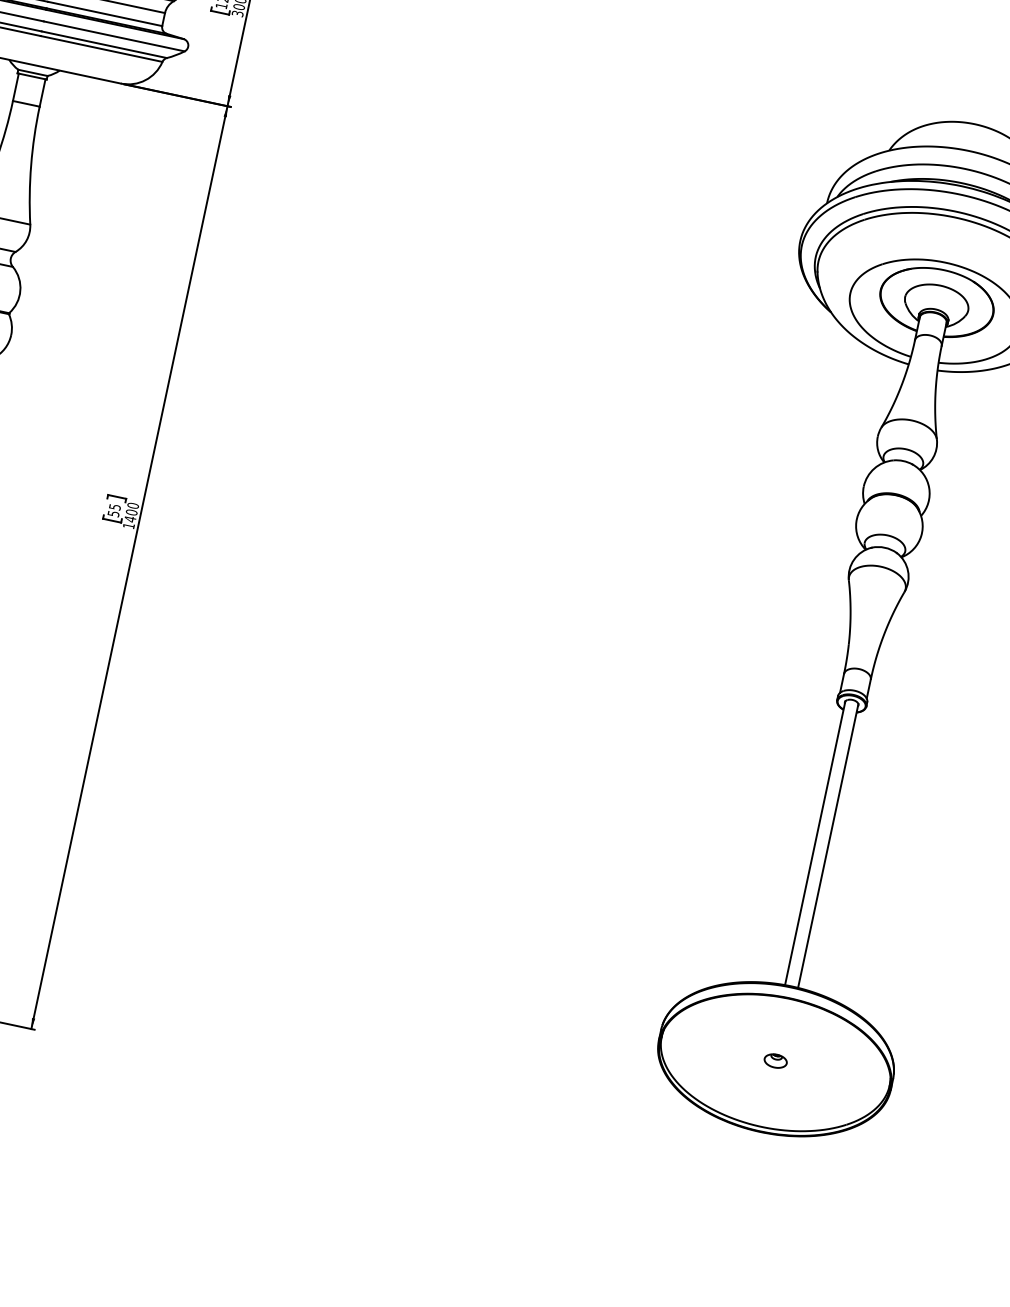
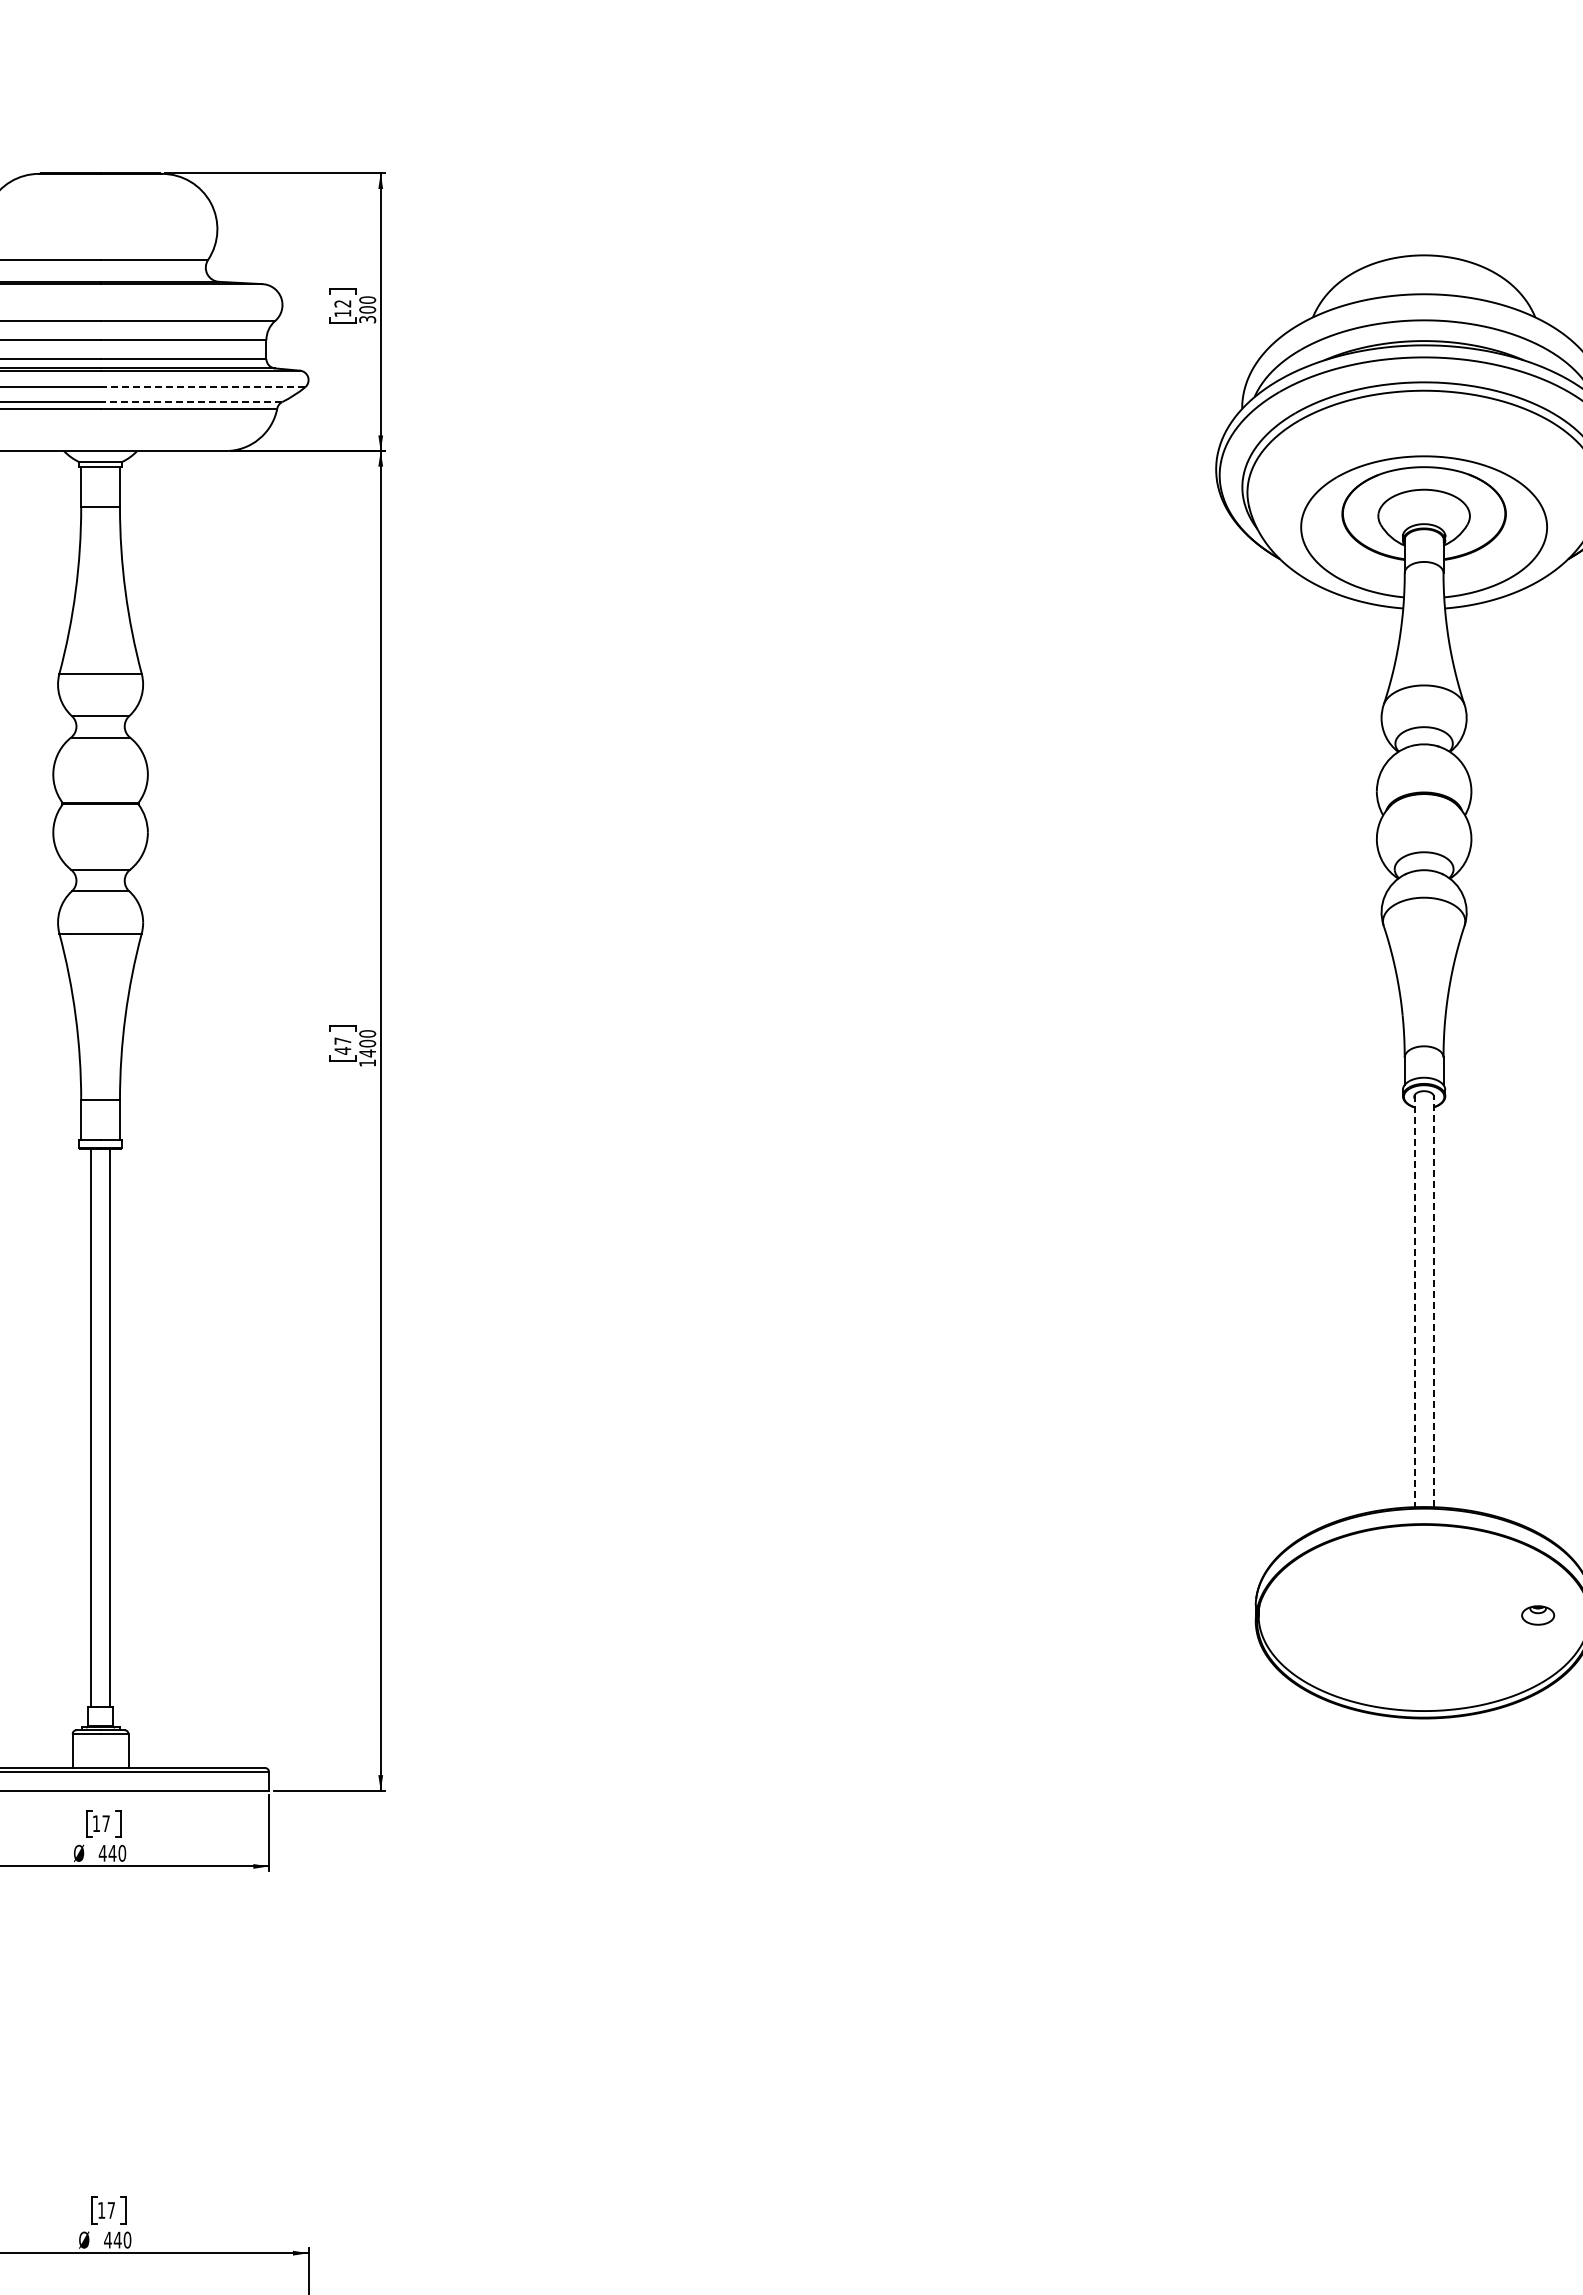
line: (114, 36) -> (202, 387), solid -> dashed
line: (104, 44) -> (191, 401), solid -> dashed
text: (114, 510) -> (342, 1045), 55 -> 47
line: (815, 843) -> (1414, 1301), solid -> dashed
line: (828, 845) -> (1433, 1300), solid -> dashed
part: (775, 1061) -> (1538, 1615), moved

